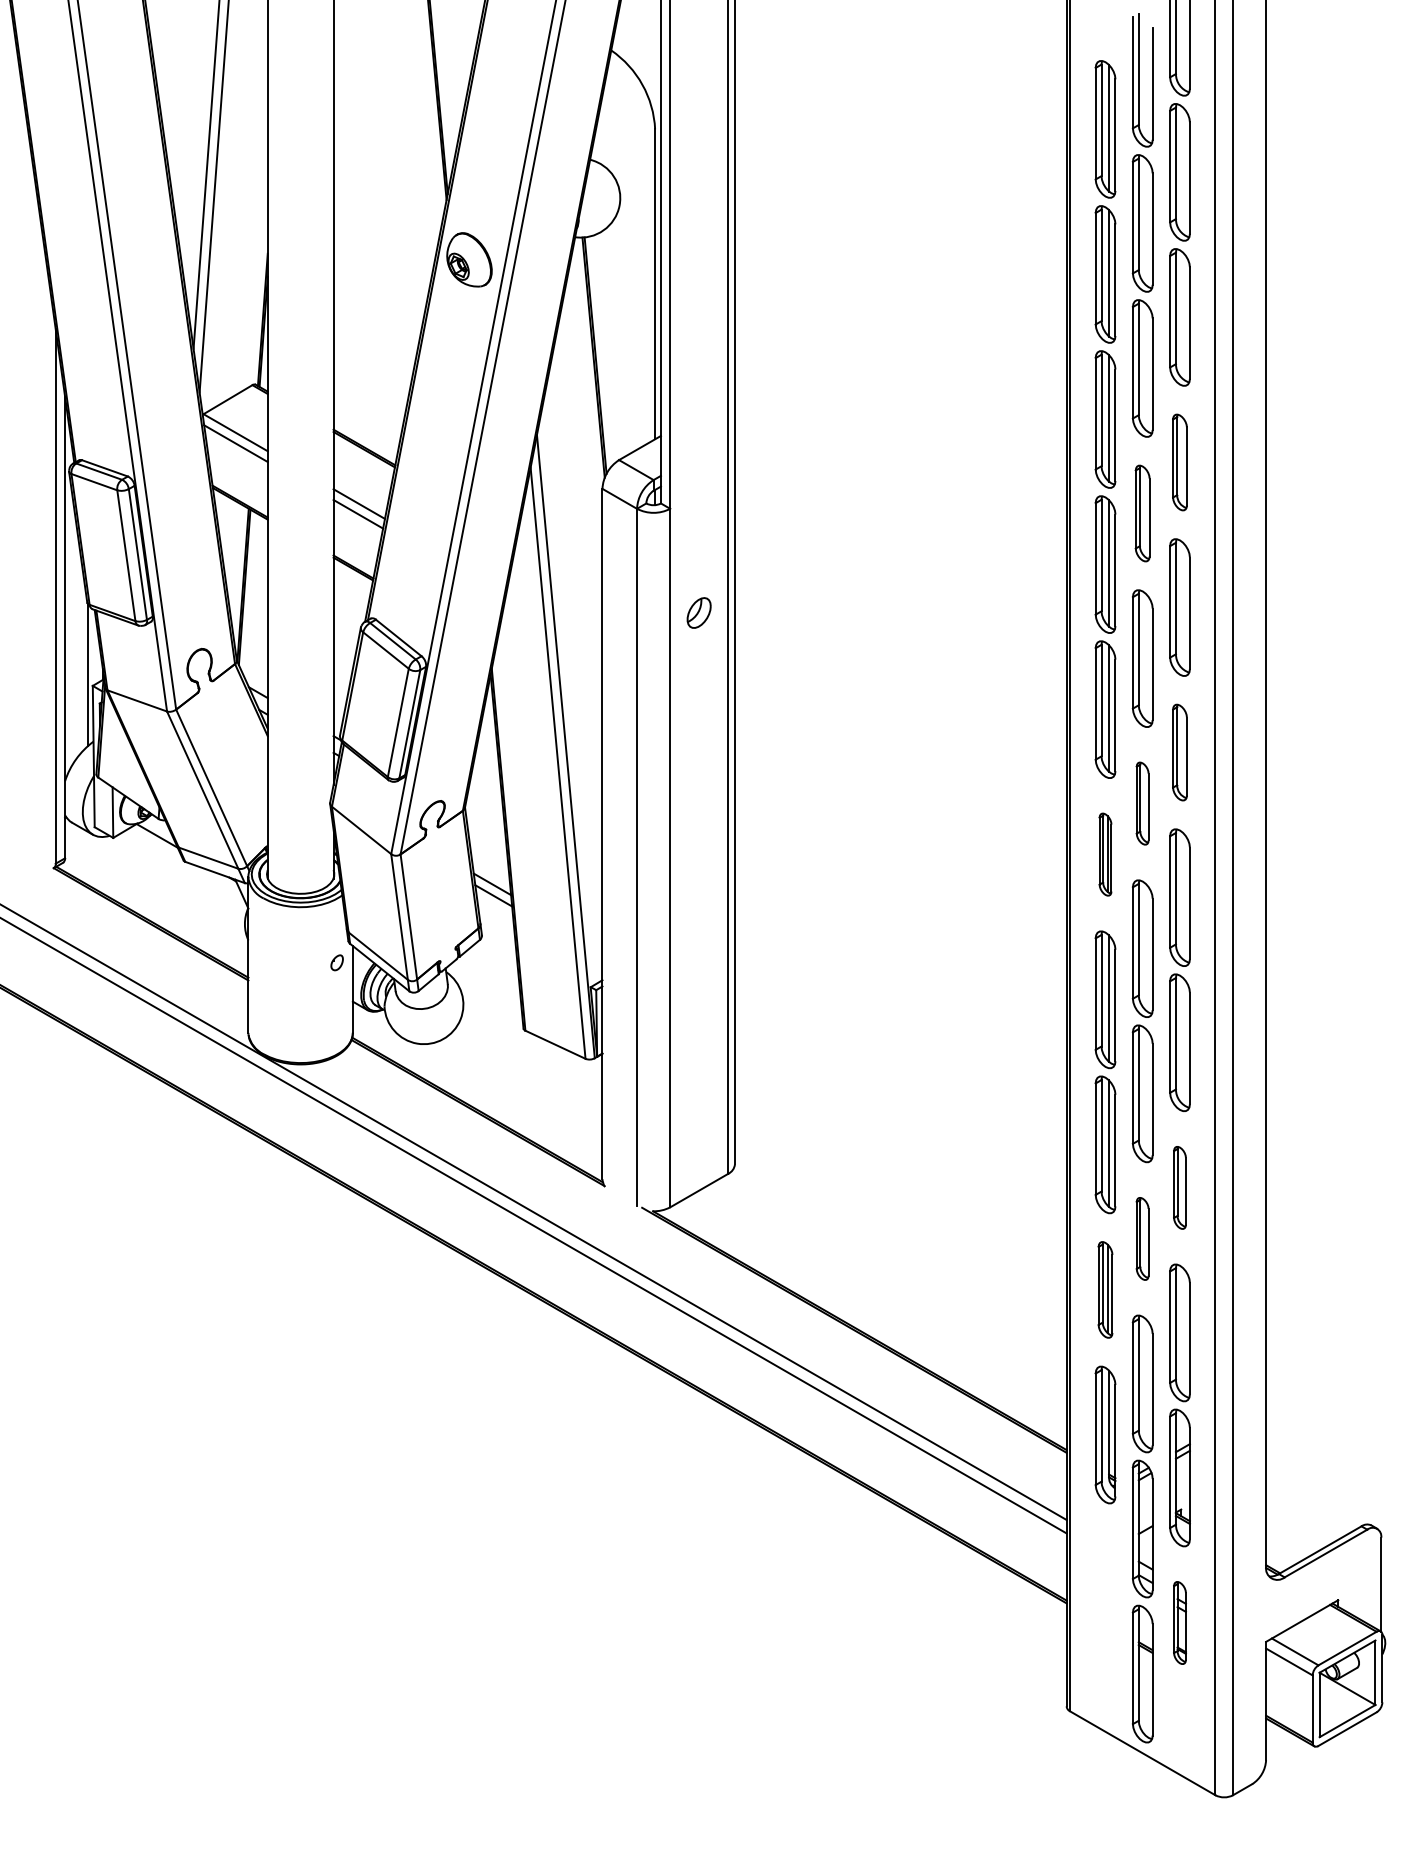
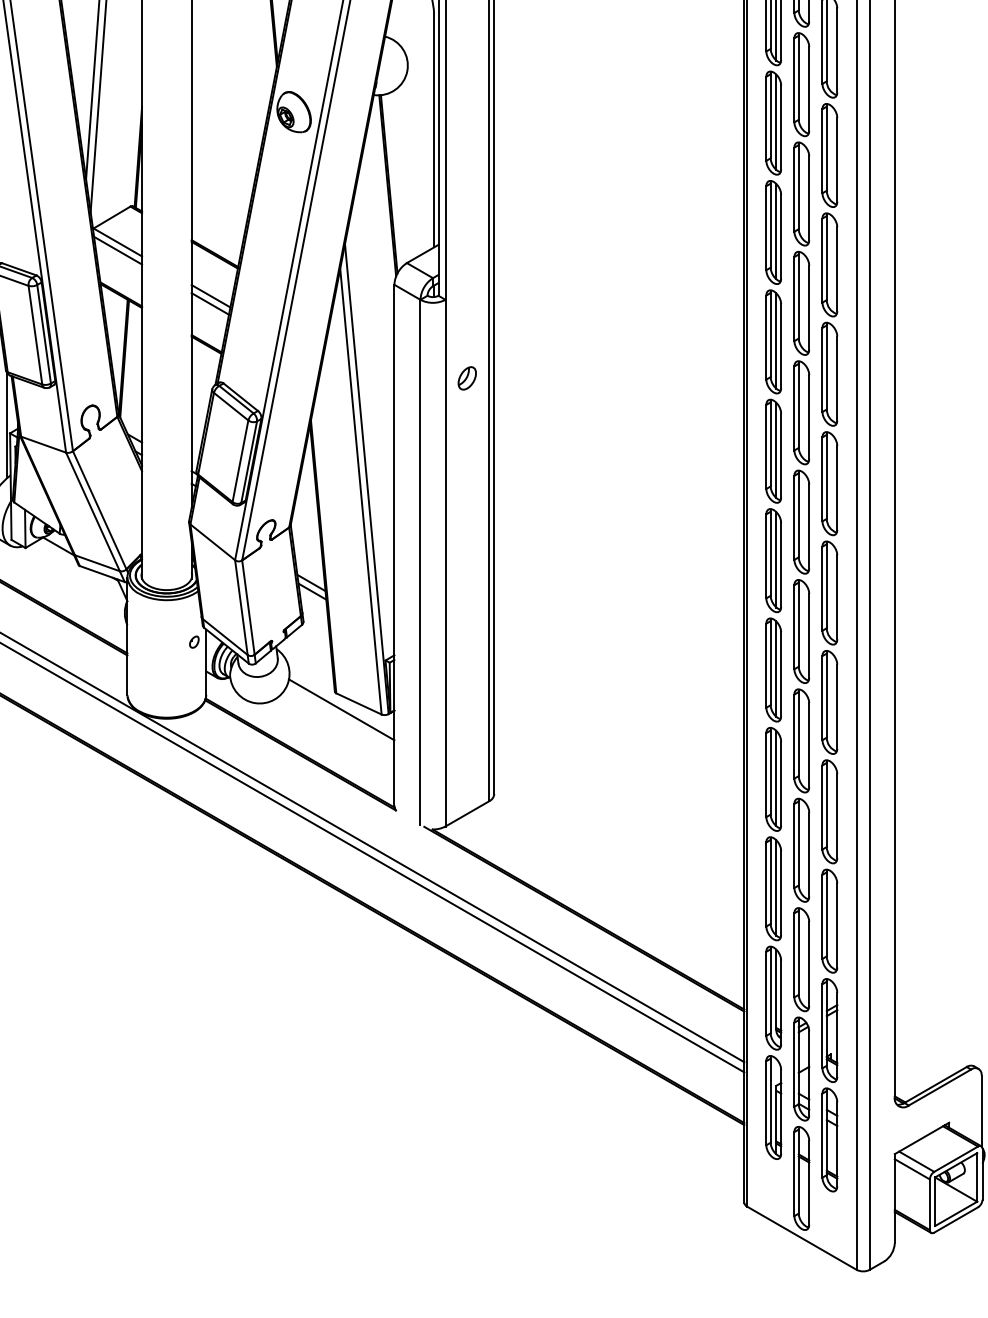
part: (1179, 462) -> (829, 264), size x1.43
part: (1142, 513) -> (801, 303), size x1.43
part: (1179, 752) -> (829, 483), size x1.43
part: (1142, 803) -> (801, 522), size x1.67
part: (1105, 854) -> (773, 560), size x1.67
line: (532, 1052) -> (341, 709), added
part: (1179, 1187) -> (829, 811), size x1.67
part: (1142, 1238) -> (801, 850), size x1.67
part: (1105, 1289) -> (773, 888), size x1.43
part: (1105, 1579) -> (773, 1107), added
part: (1179, 1622) -> (829, 1139), size x1.67

